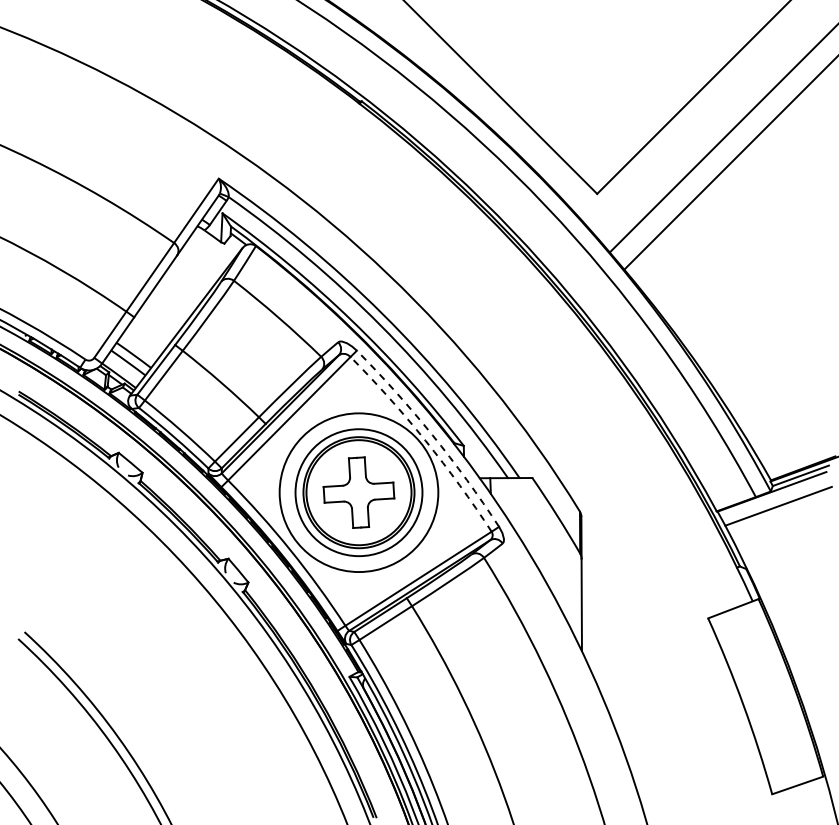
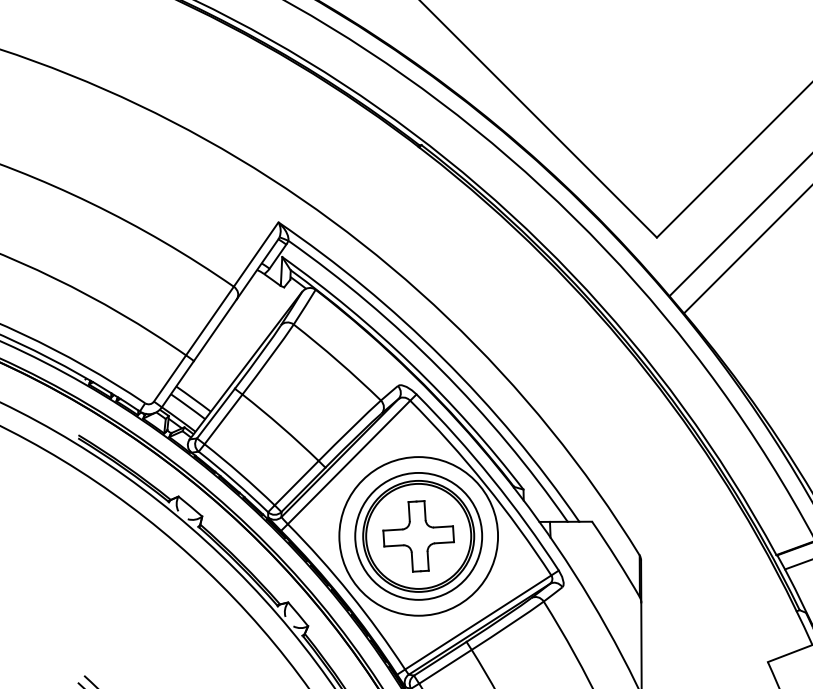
arc: (432, 435) -> (492, 479), dashed -> solid
arc: (425, 440) -> (485, 484), dashed -> solid

